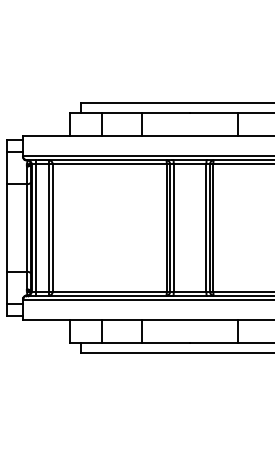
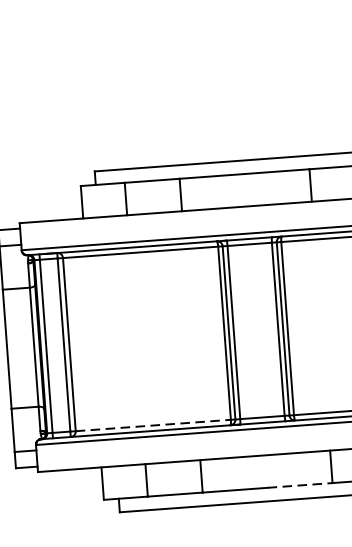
line: (110, 291) -> (154, 425), solid -> dashed
line: (213, 343) -> (299, 485), solid -> dashed

